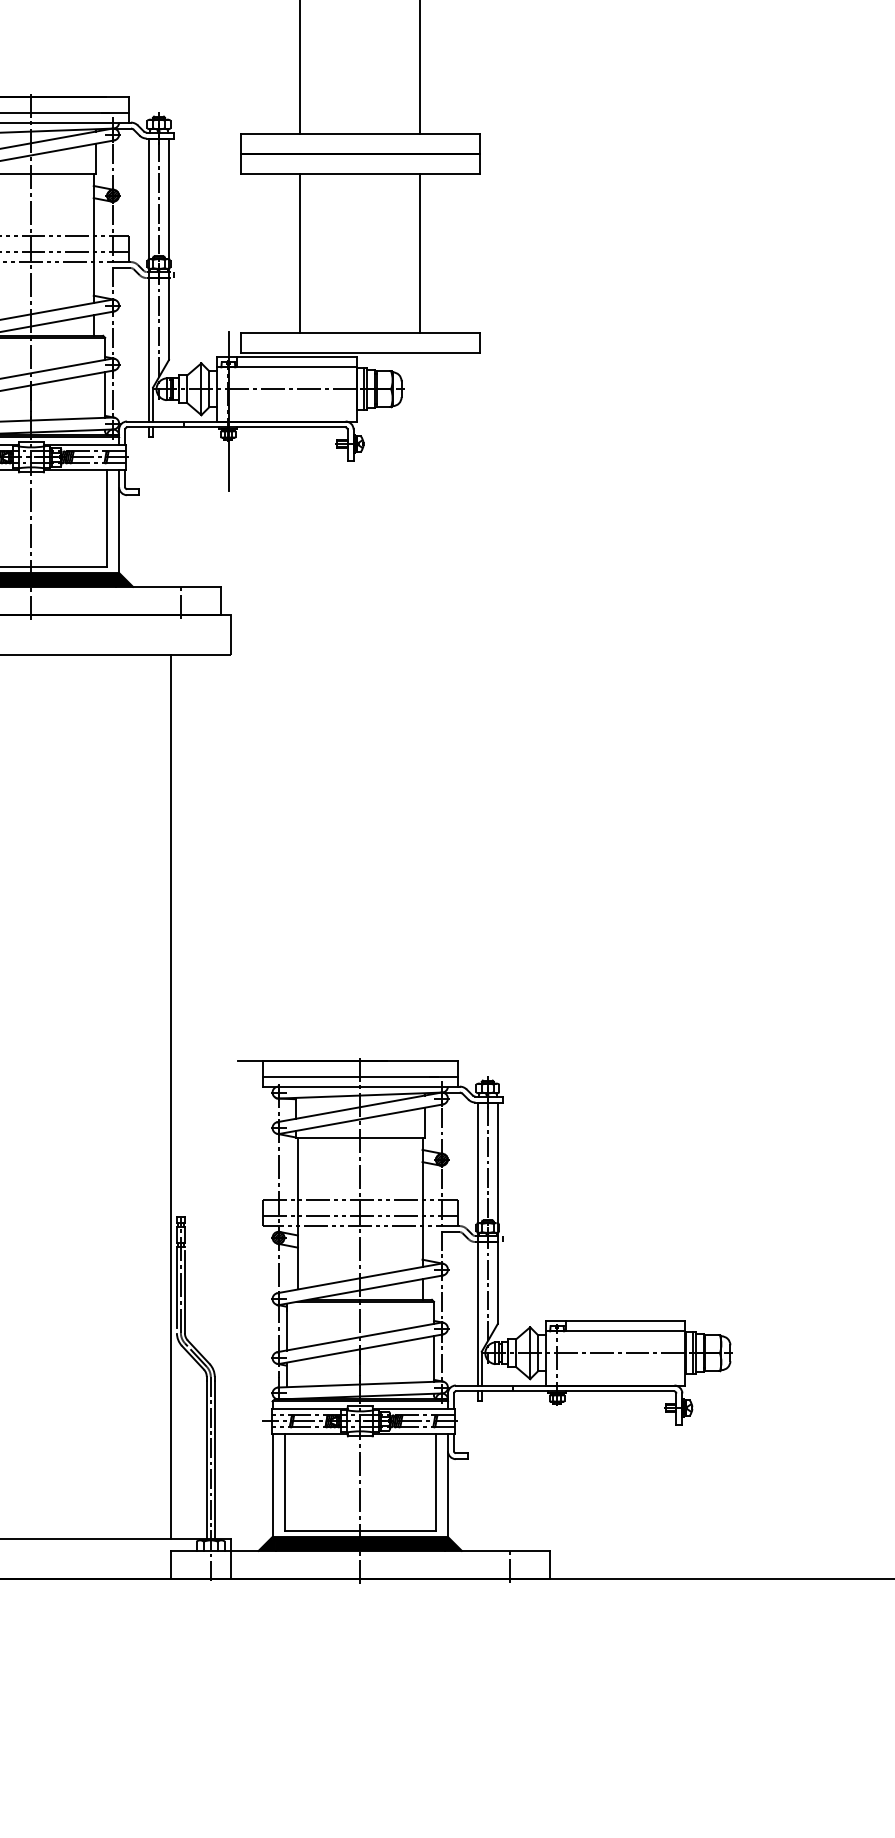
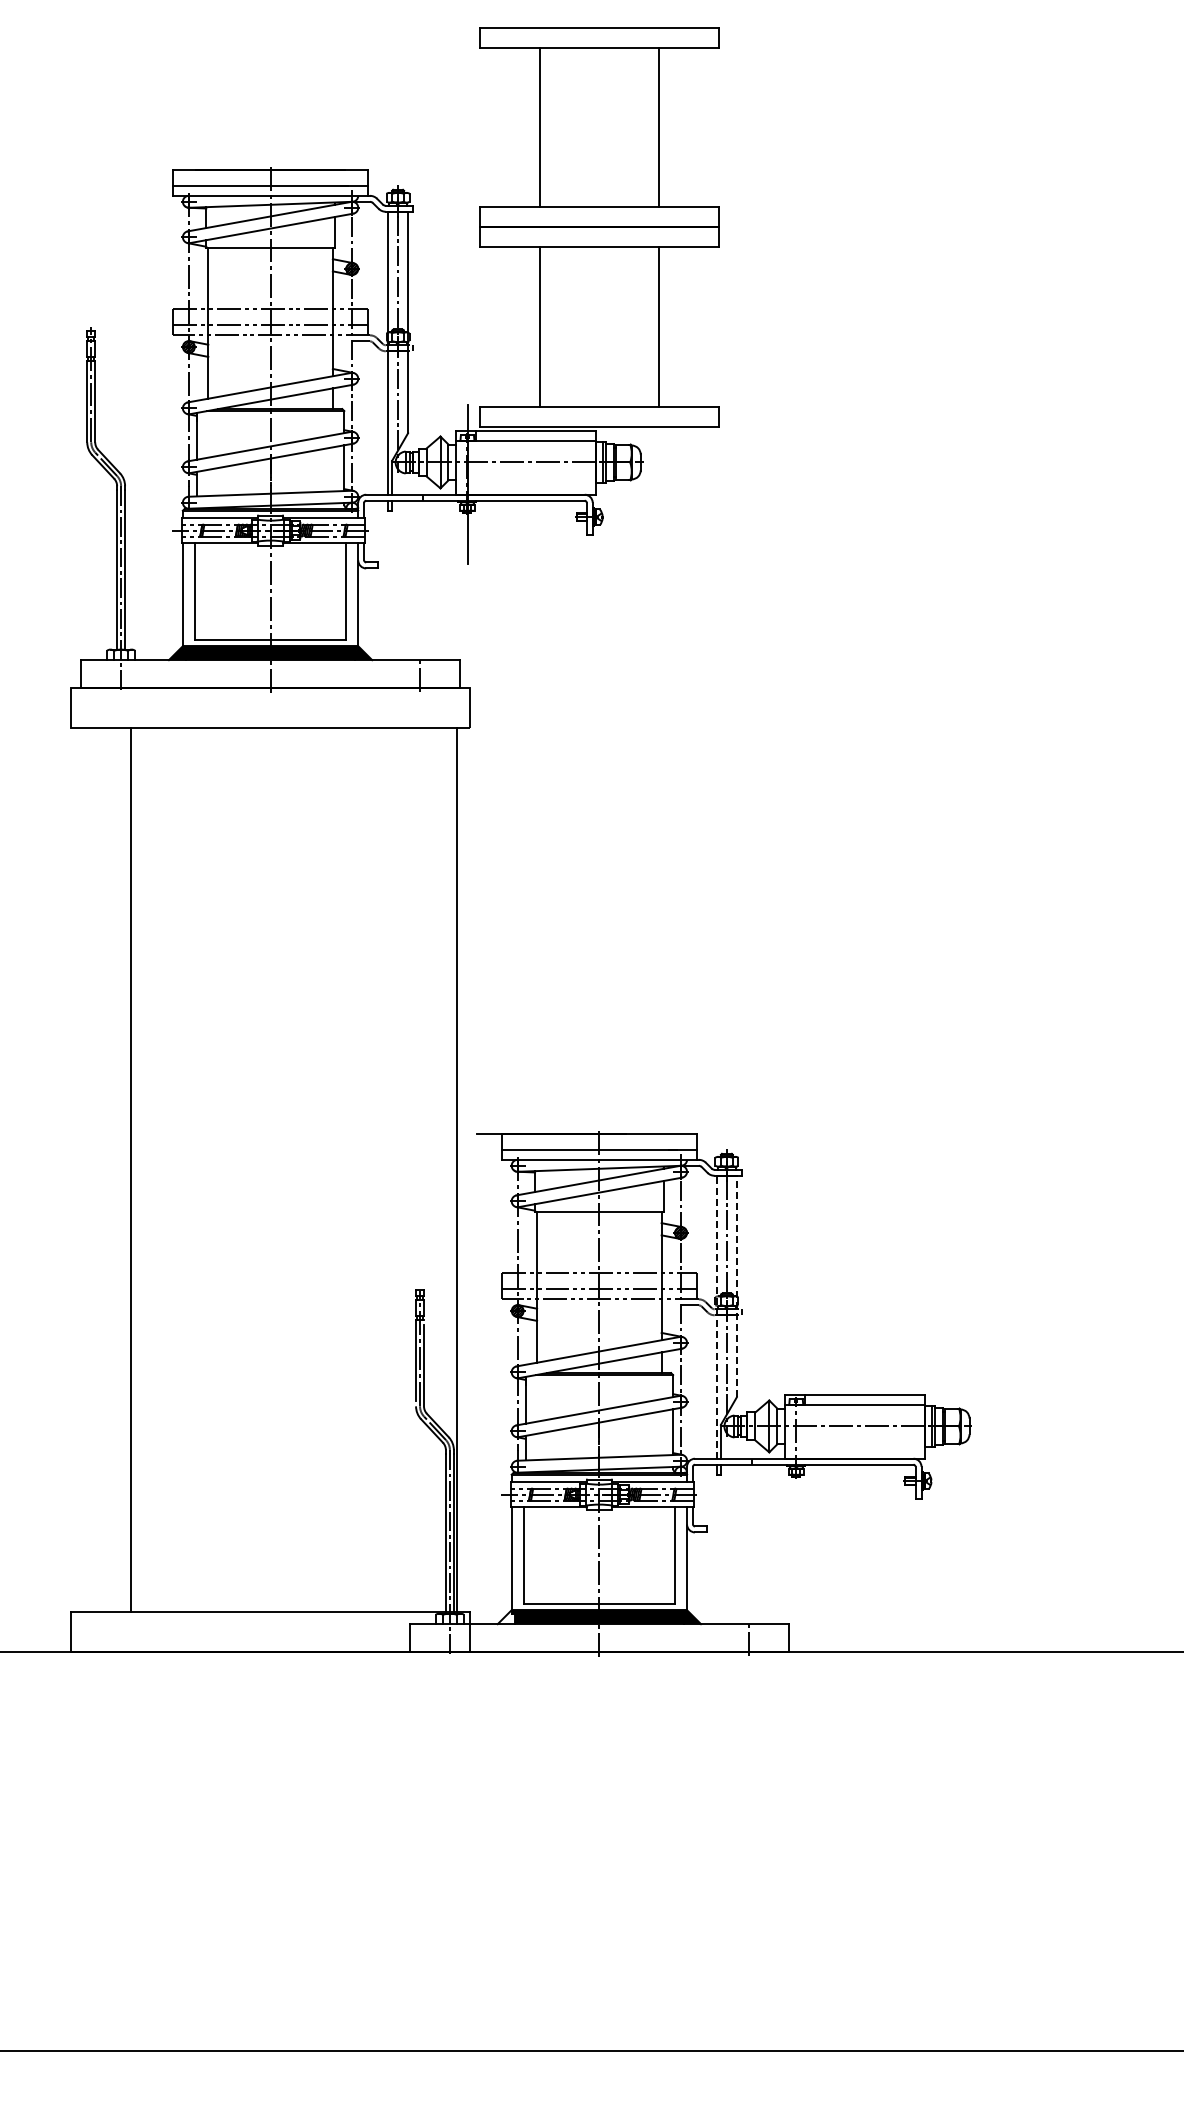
line: (171, 1096) -> (457, 1169), moved
line: (497, 1213) -> (736, 1286), solid -> dashed
line: (477, 1243) -> (716, 1316), solid -> dashed
fill: (266, 1544) -> (505, 1617), removed

